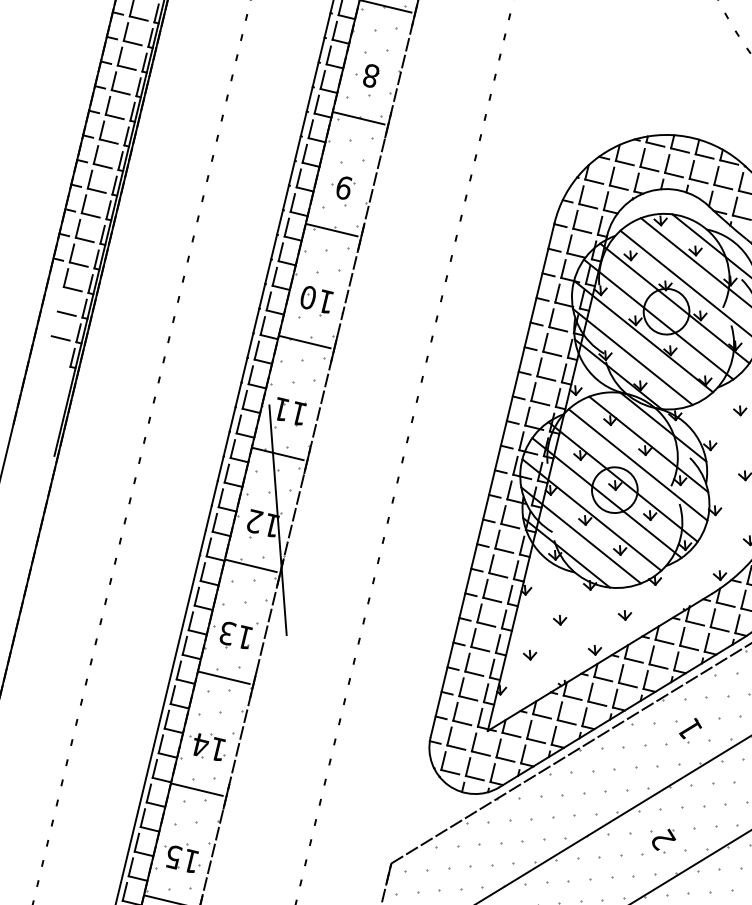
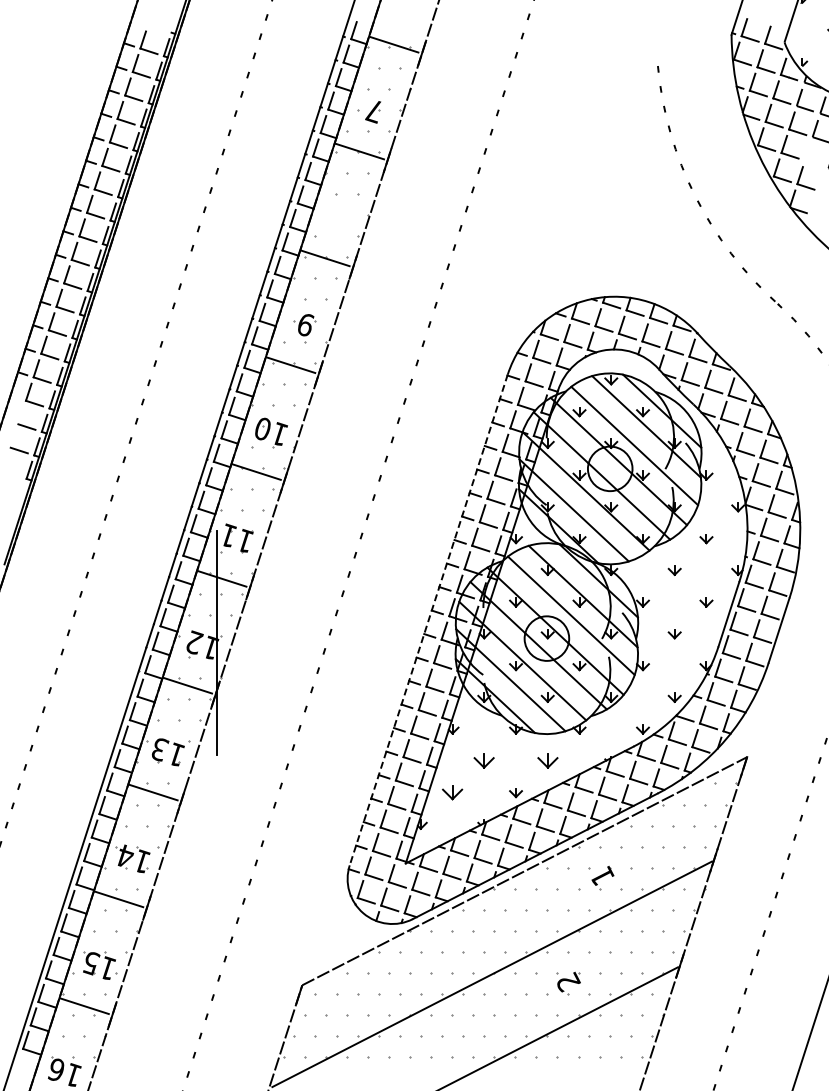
part: (367, 79) -> (336, 221), removed
line: (492, 479) -> (428, 619), solid -> dashed
part: (624, 615) -> (547, 761), size x1.6
part: (560, 620) -> (484, 761), size x1.6
part: (530, 655) -> (452, 793), size x1.6

